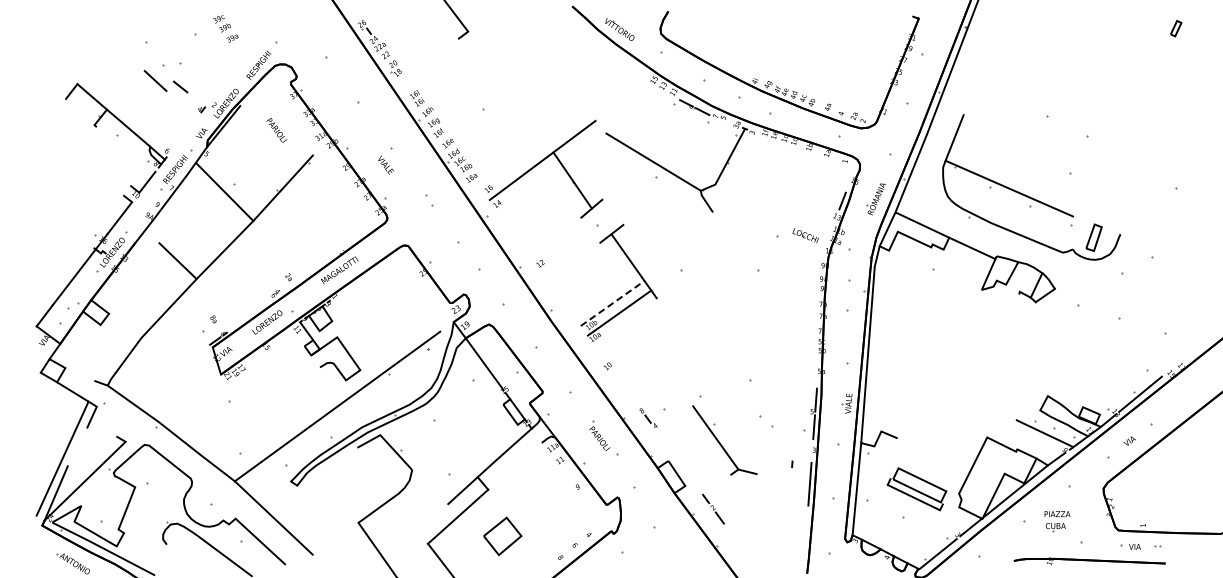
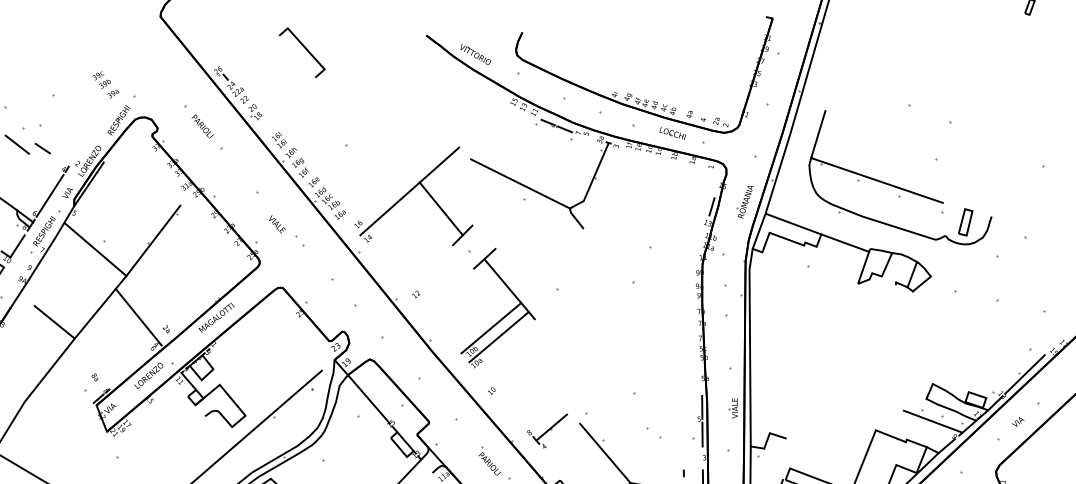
text: (225, 28) -> (105, 84), moved
text: (276, 130) -> (202, 126), moved
line: (183, 134) -> (49, 195), added
text: (385, 164) -> (276, 223), moved
part: (805, 235) -> (672, 133), moved
line: (261, 263) -> (138, 317), added
line: (613, 303) -> (492, 328), dashed -> solid
line: (664, 407) -> (551, 427), added

